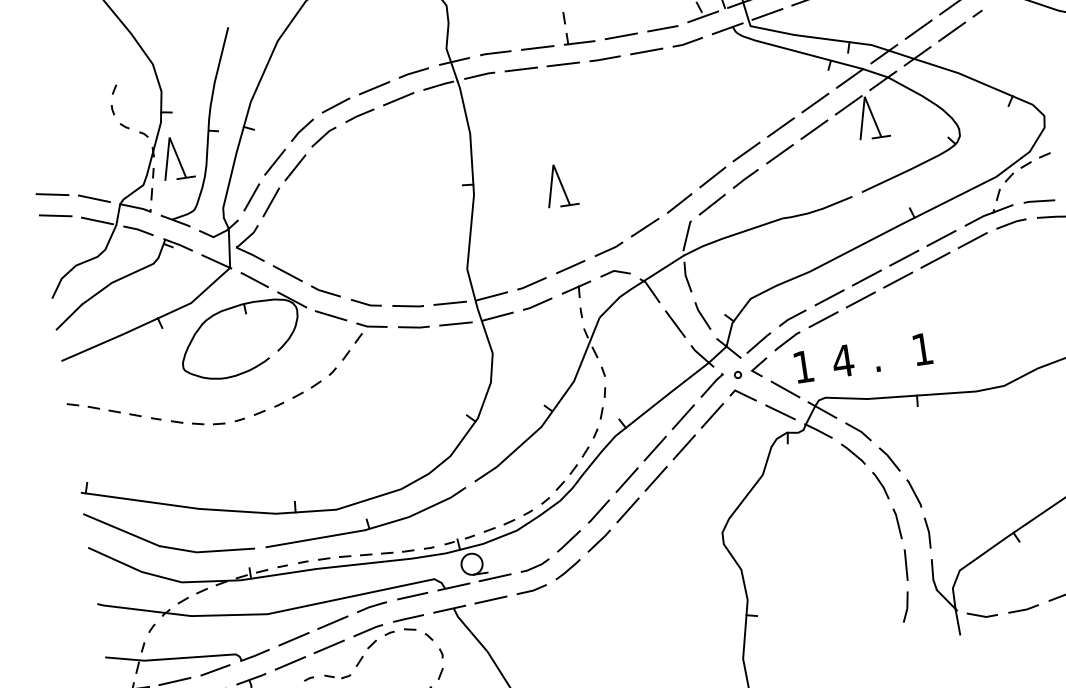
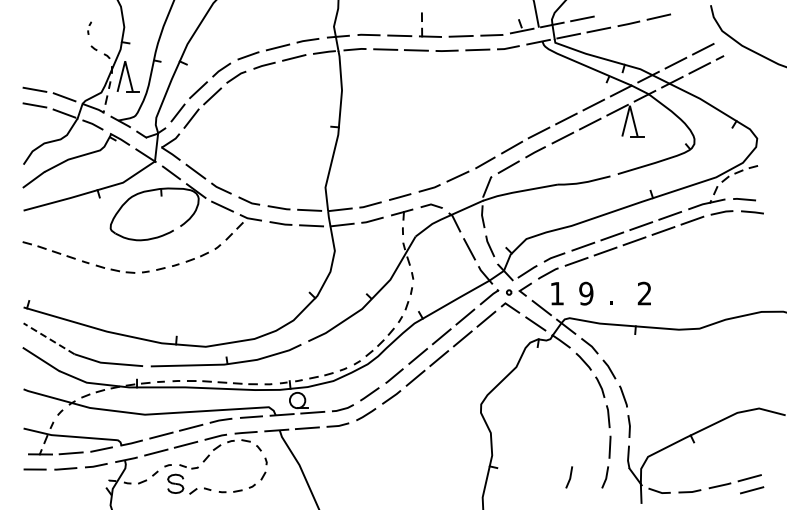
part: (114, 100) -> (89, 28), size x0.6
part: (560, 184) -> (401, 136), removed
text: (922, 349) -> (644, 293), 1 -> 2
text: (841, 360) -> (585, 293), 4 -> 9
line: (122, 529) -> (49, 338), solid -> dashed
line: (857, 614) -> (569, 477), added

